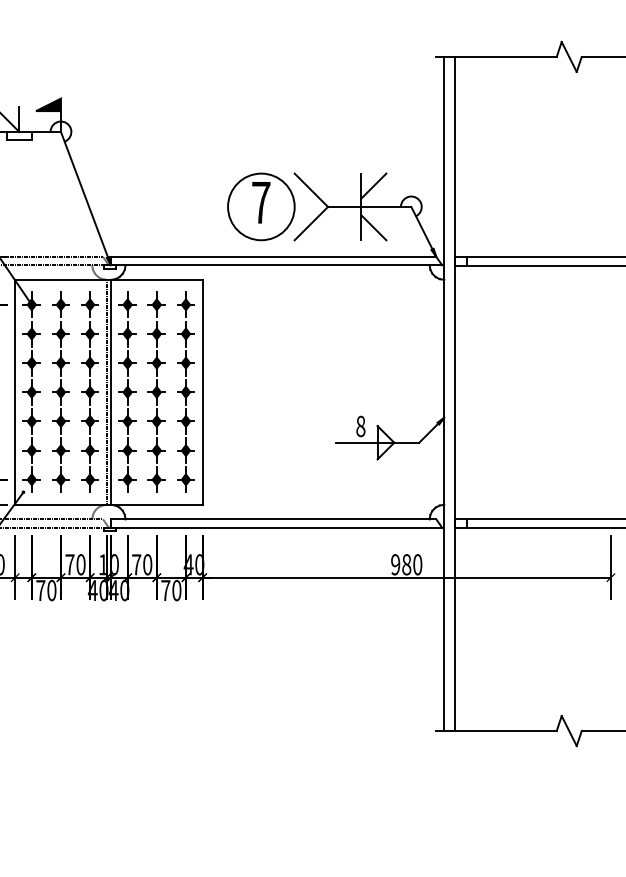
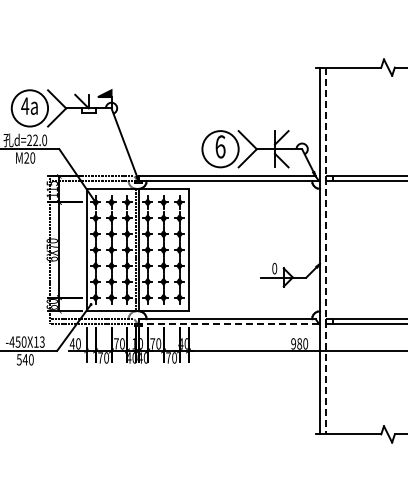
text: (261, 201) -> (220, 146), 7 -> 6
line: (454, 394) -> (325, 251), solid -> dashed
text: (360, 428) -> (274, 269), 8 -> 0
line: (275, 527) -> (228, 323), solid -> dashed

